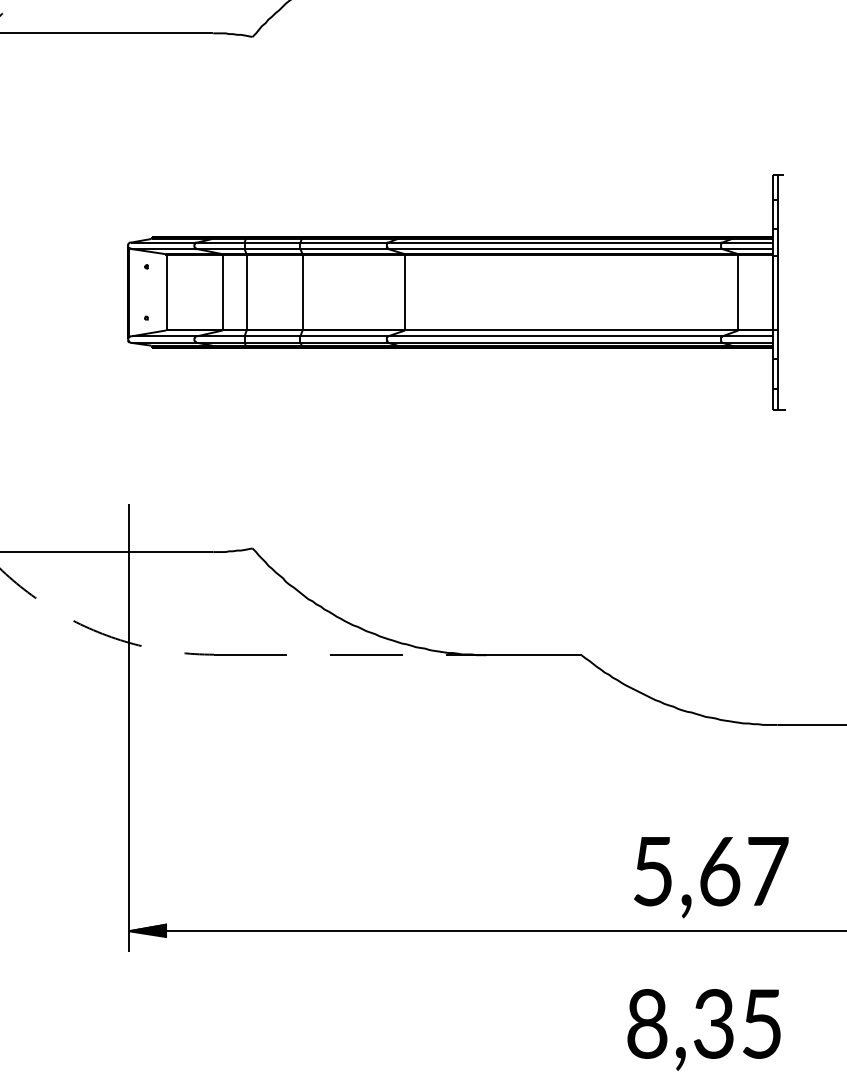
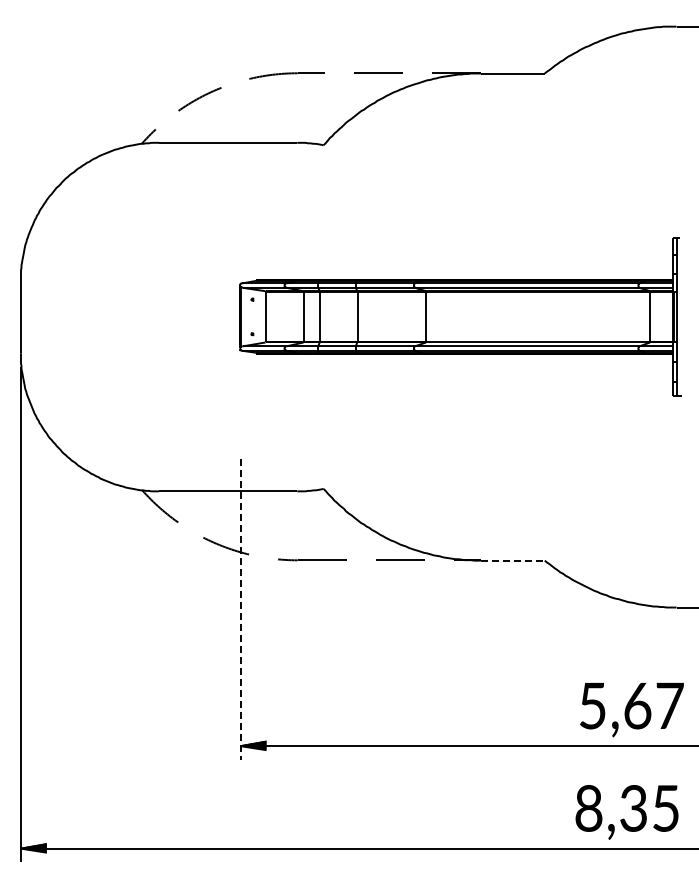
line: (533, 654) -> (512, 560), solid -> dashed
line: (128, 727) -> (240, 609), solid -> dashed

